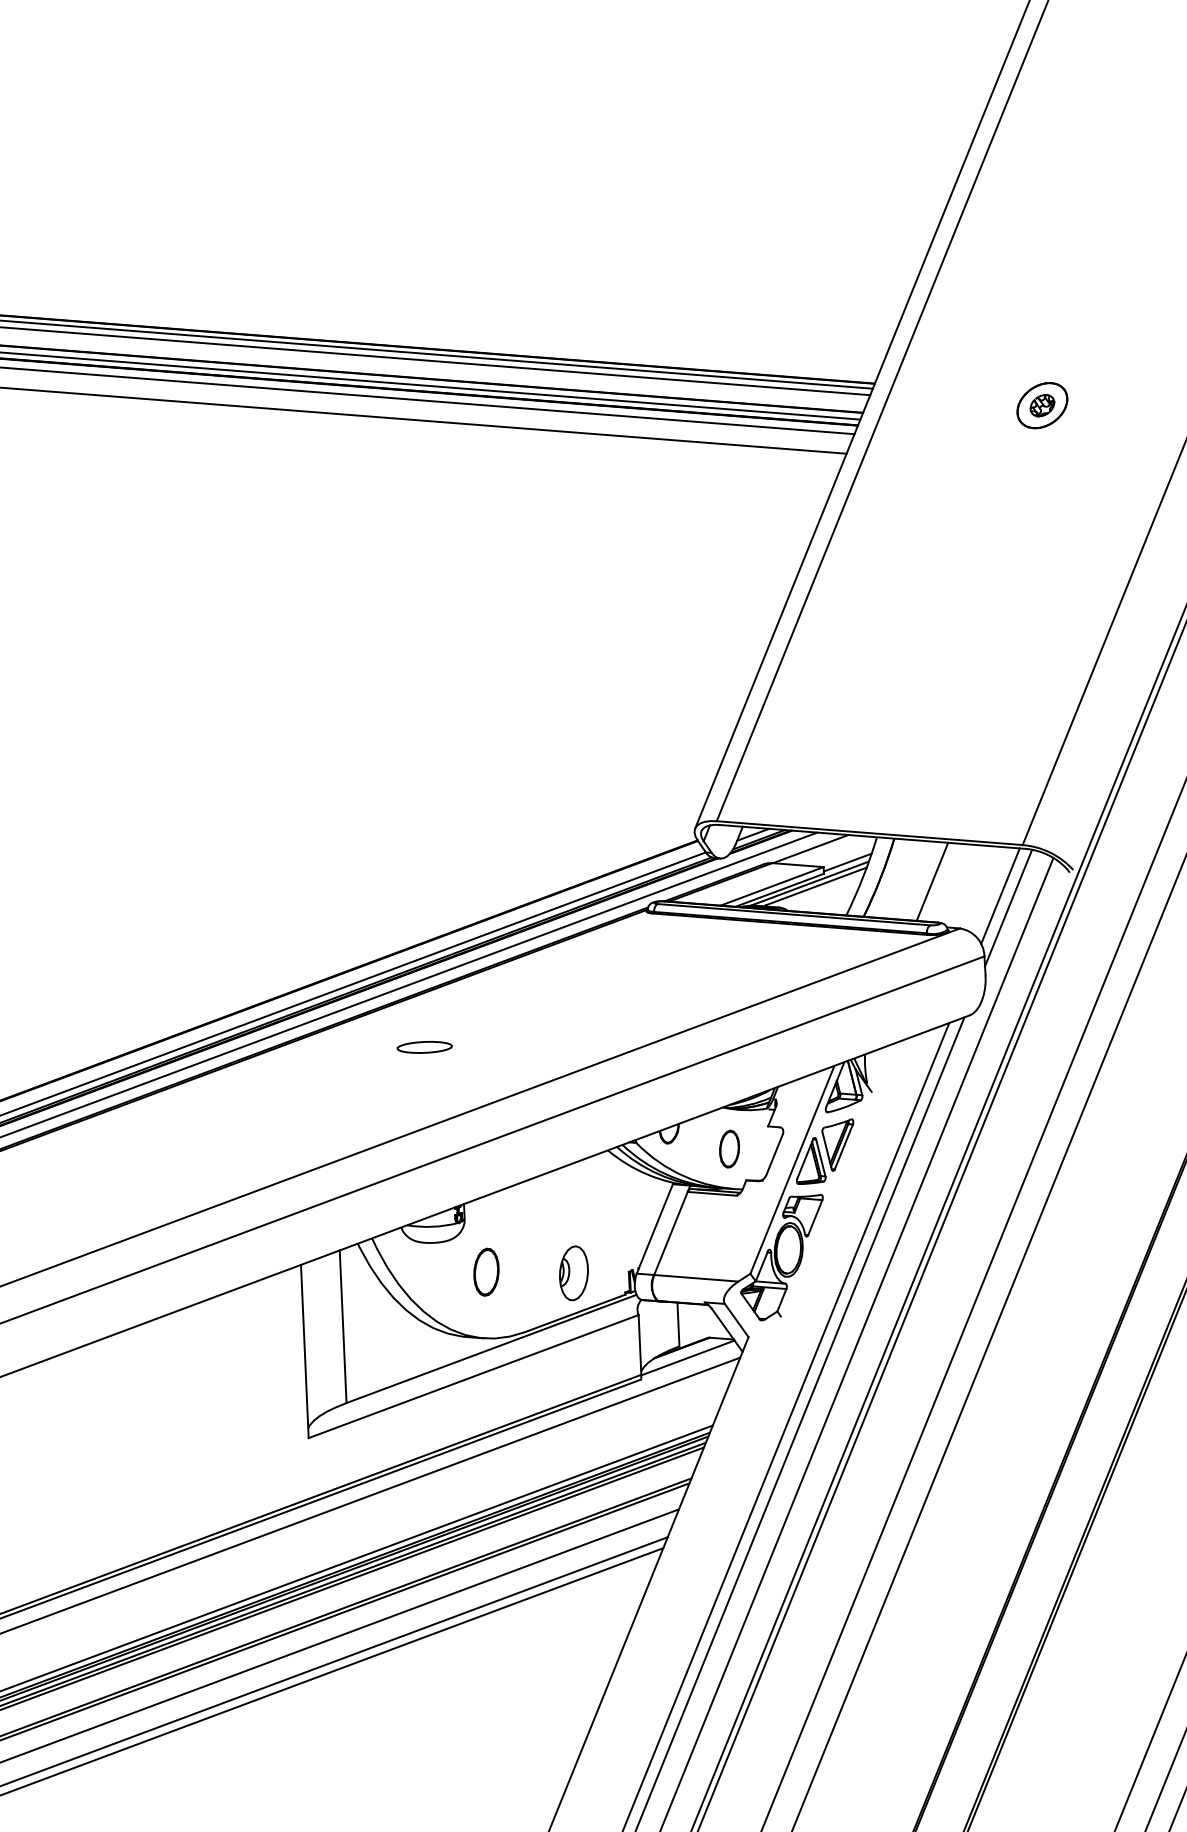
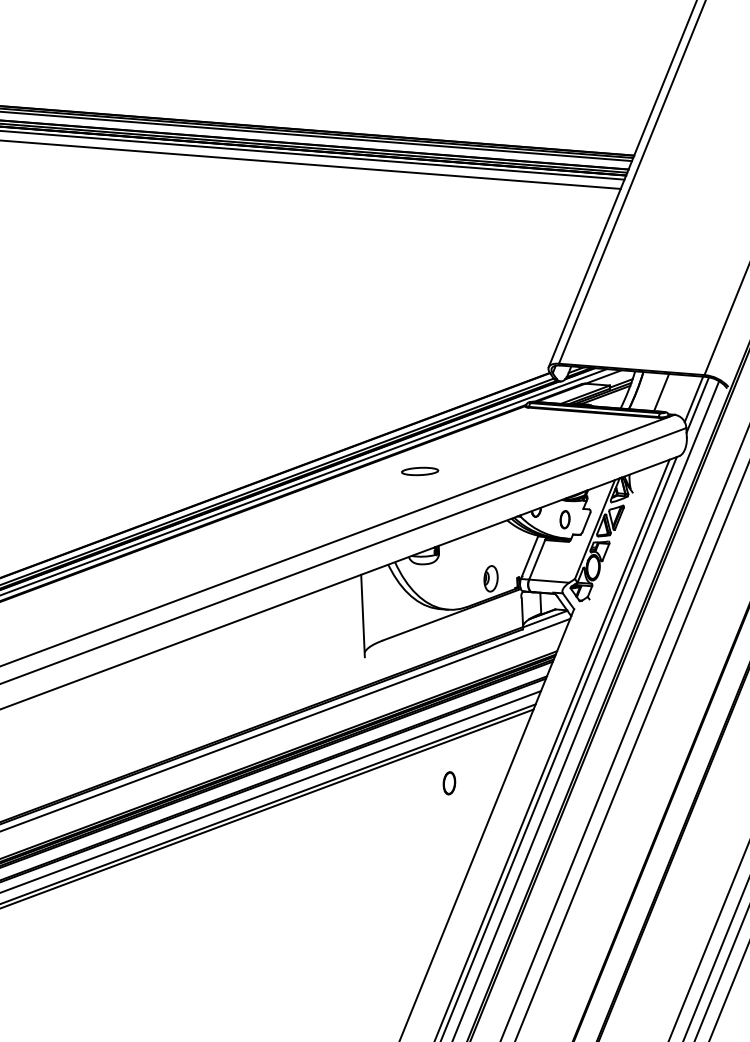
part: (1041, 404) -> (713, 165), removed
part: (423, 1045) -> (419, 470), size x1.4
part: (486, 1272) -> (449, 783), moved
line: (341, 1325) -> (380, 603), removed
line: (471, 1375) -> (442, 627), removed

